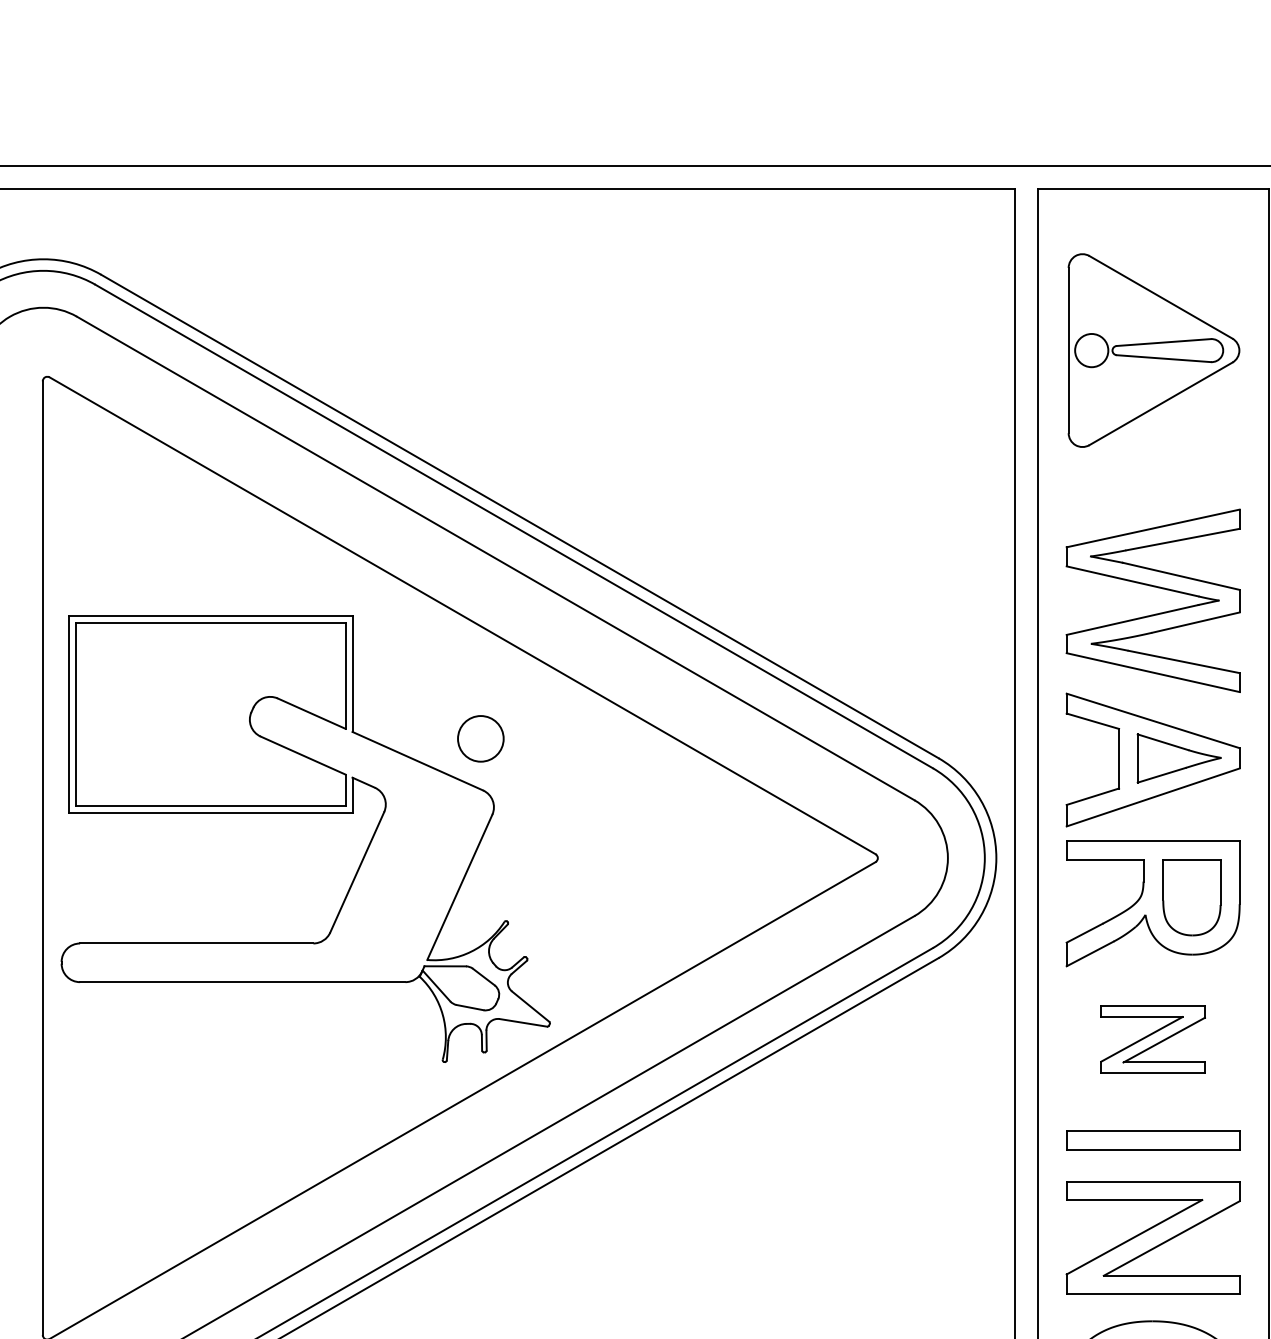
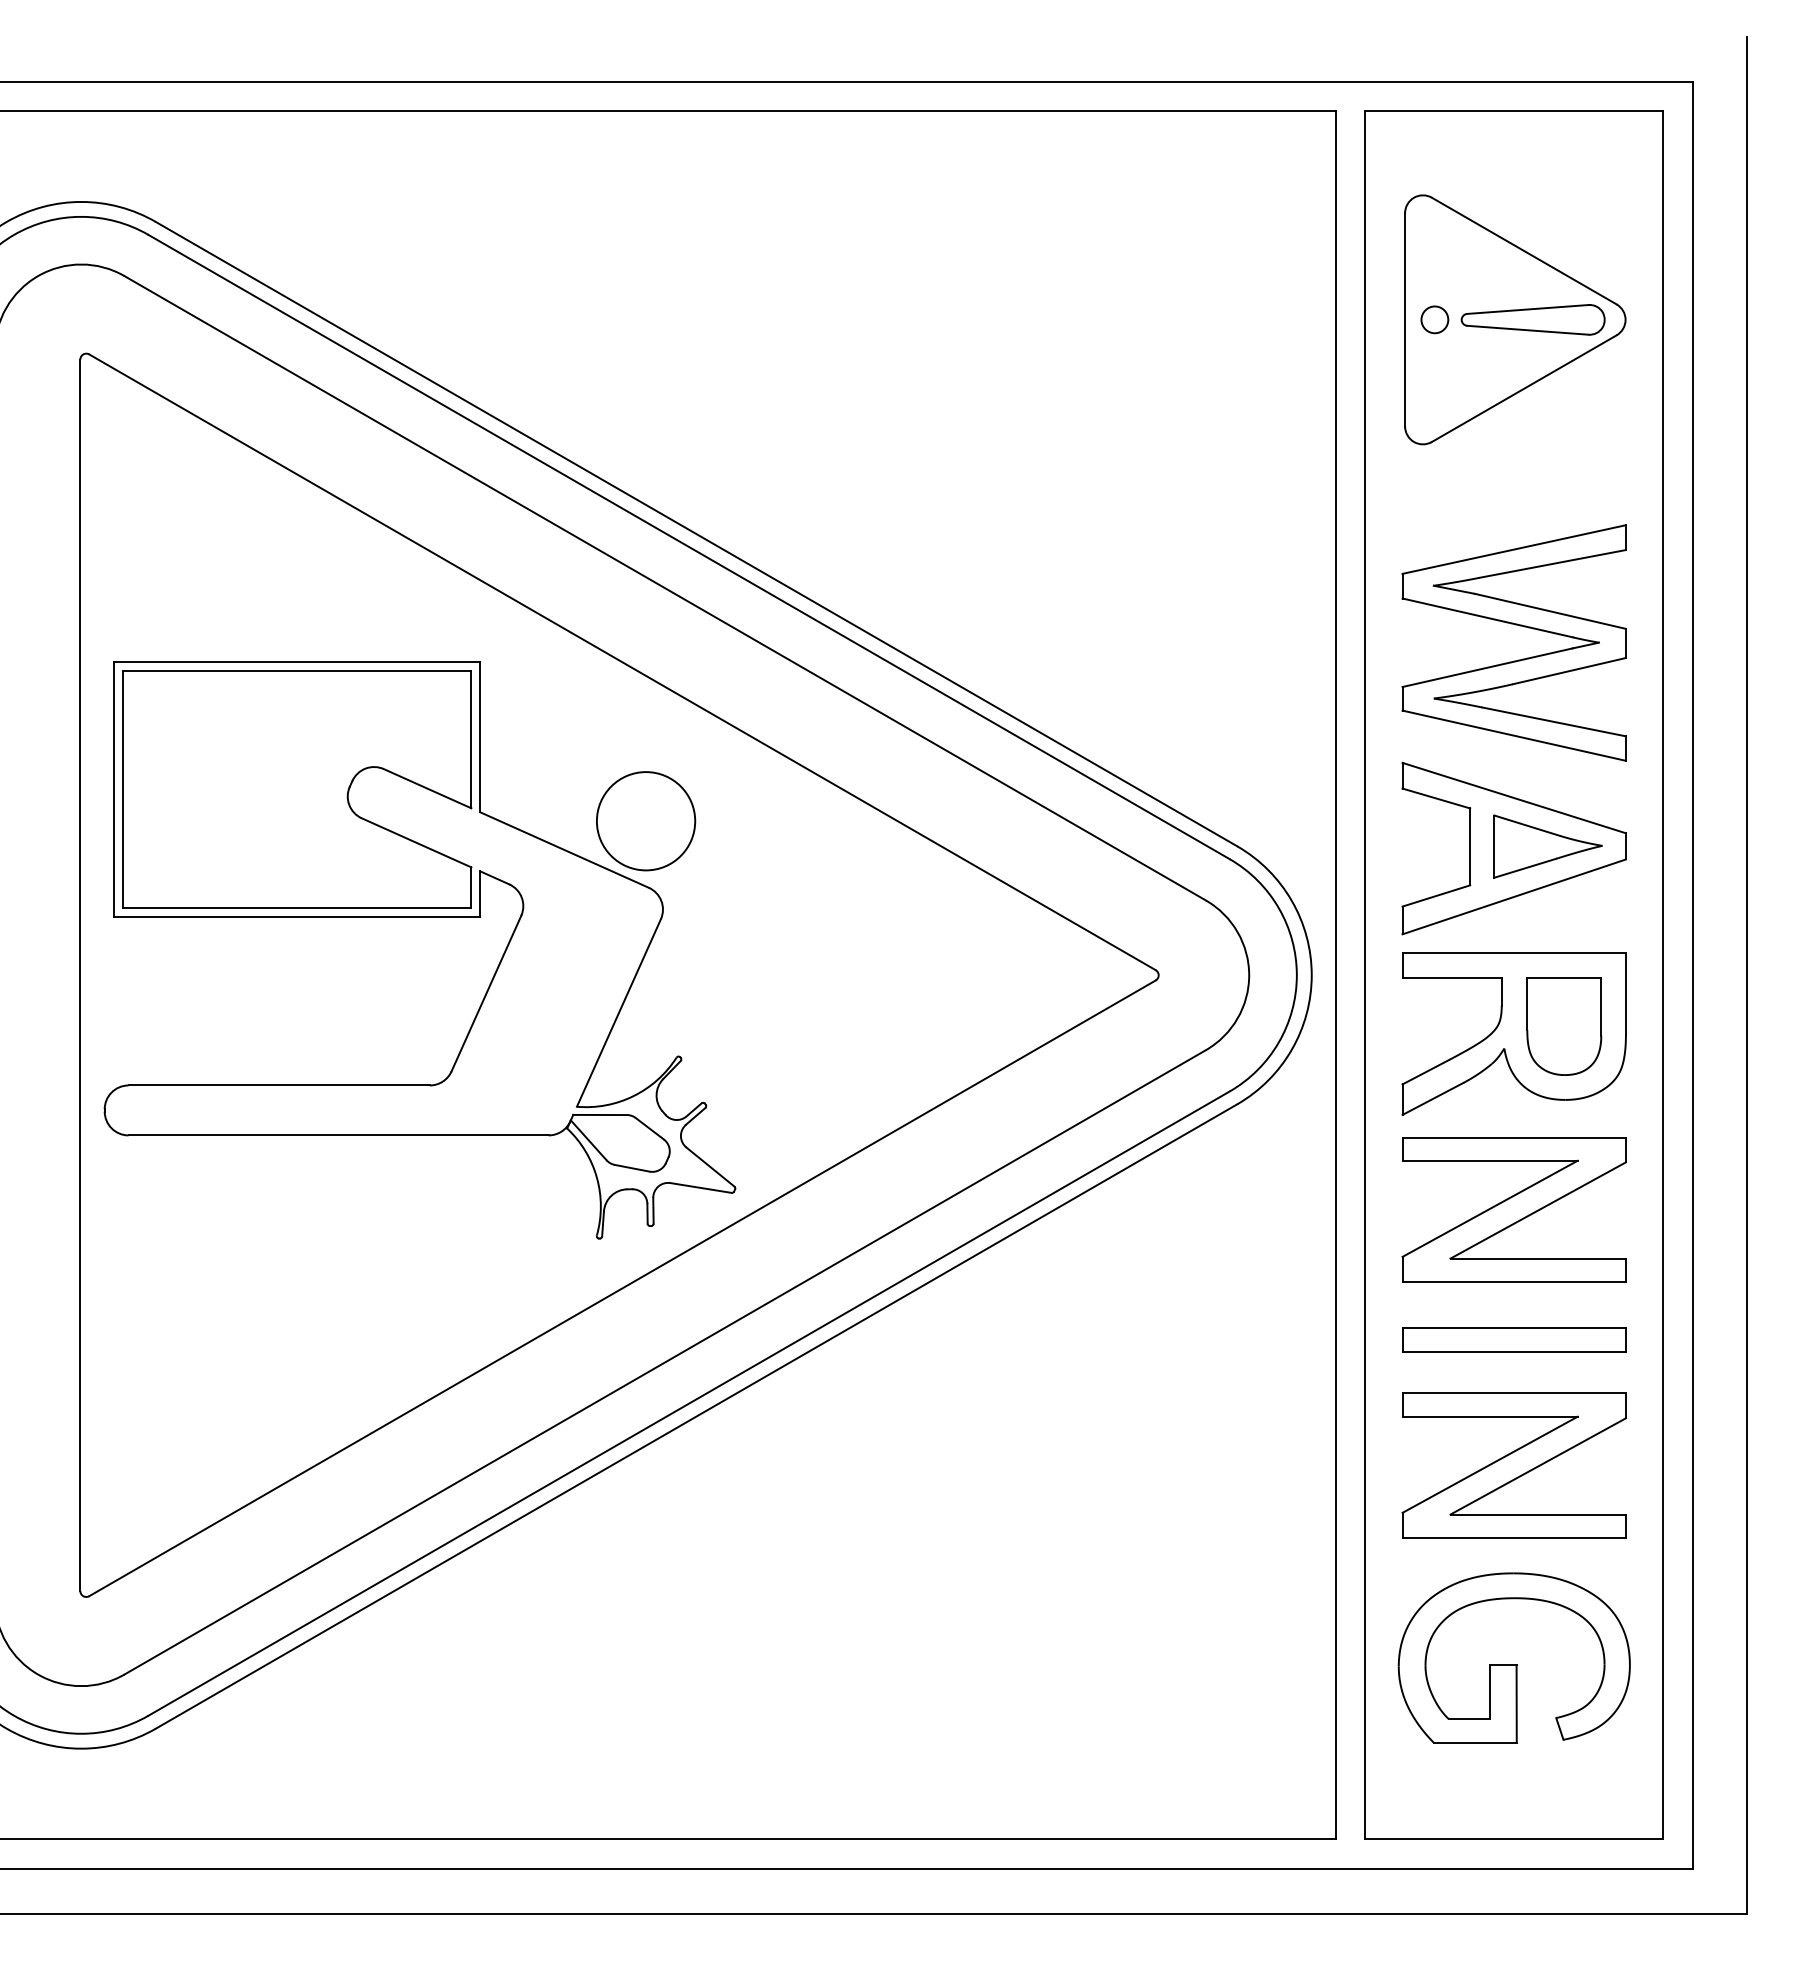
circle: (1091, 350) -> (1434, 319), size x0.62
circle: (480, 739) -> (645, 821), size x1.67
part: (1152, 1039) -> (1513, 1209), size x1.67

